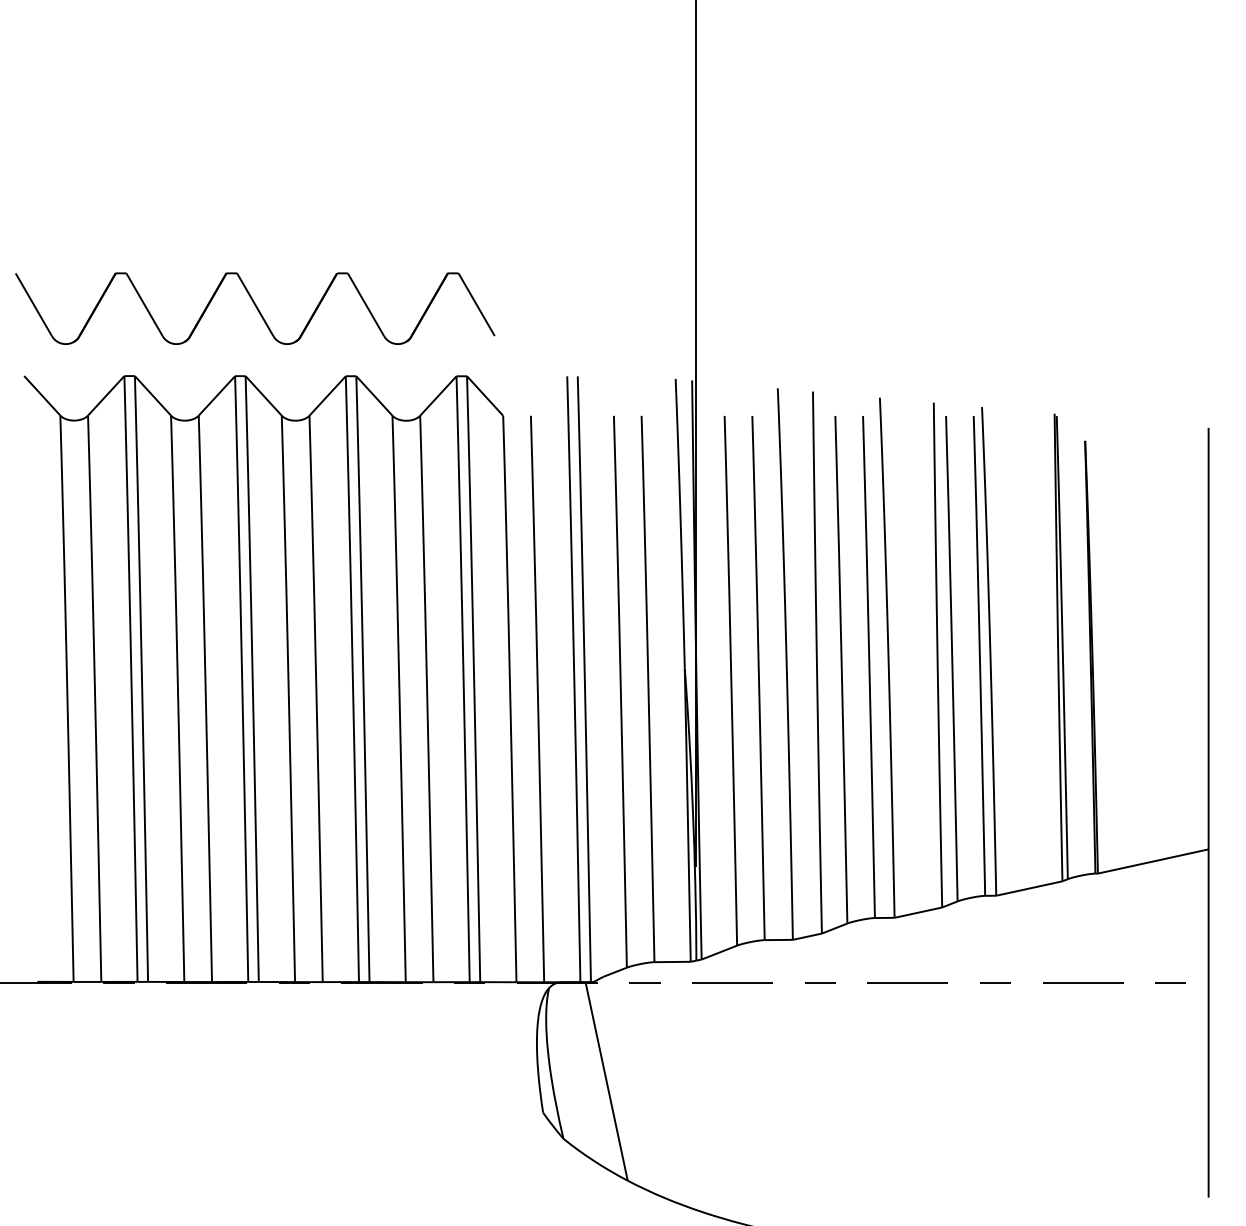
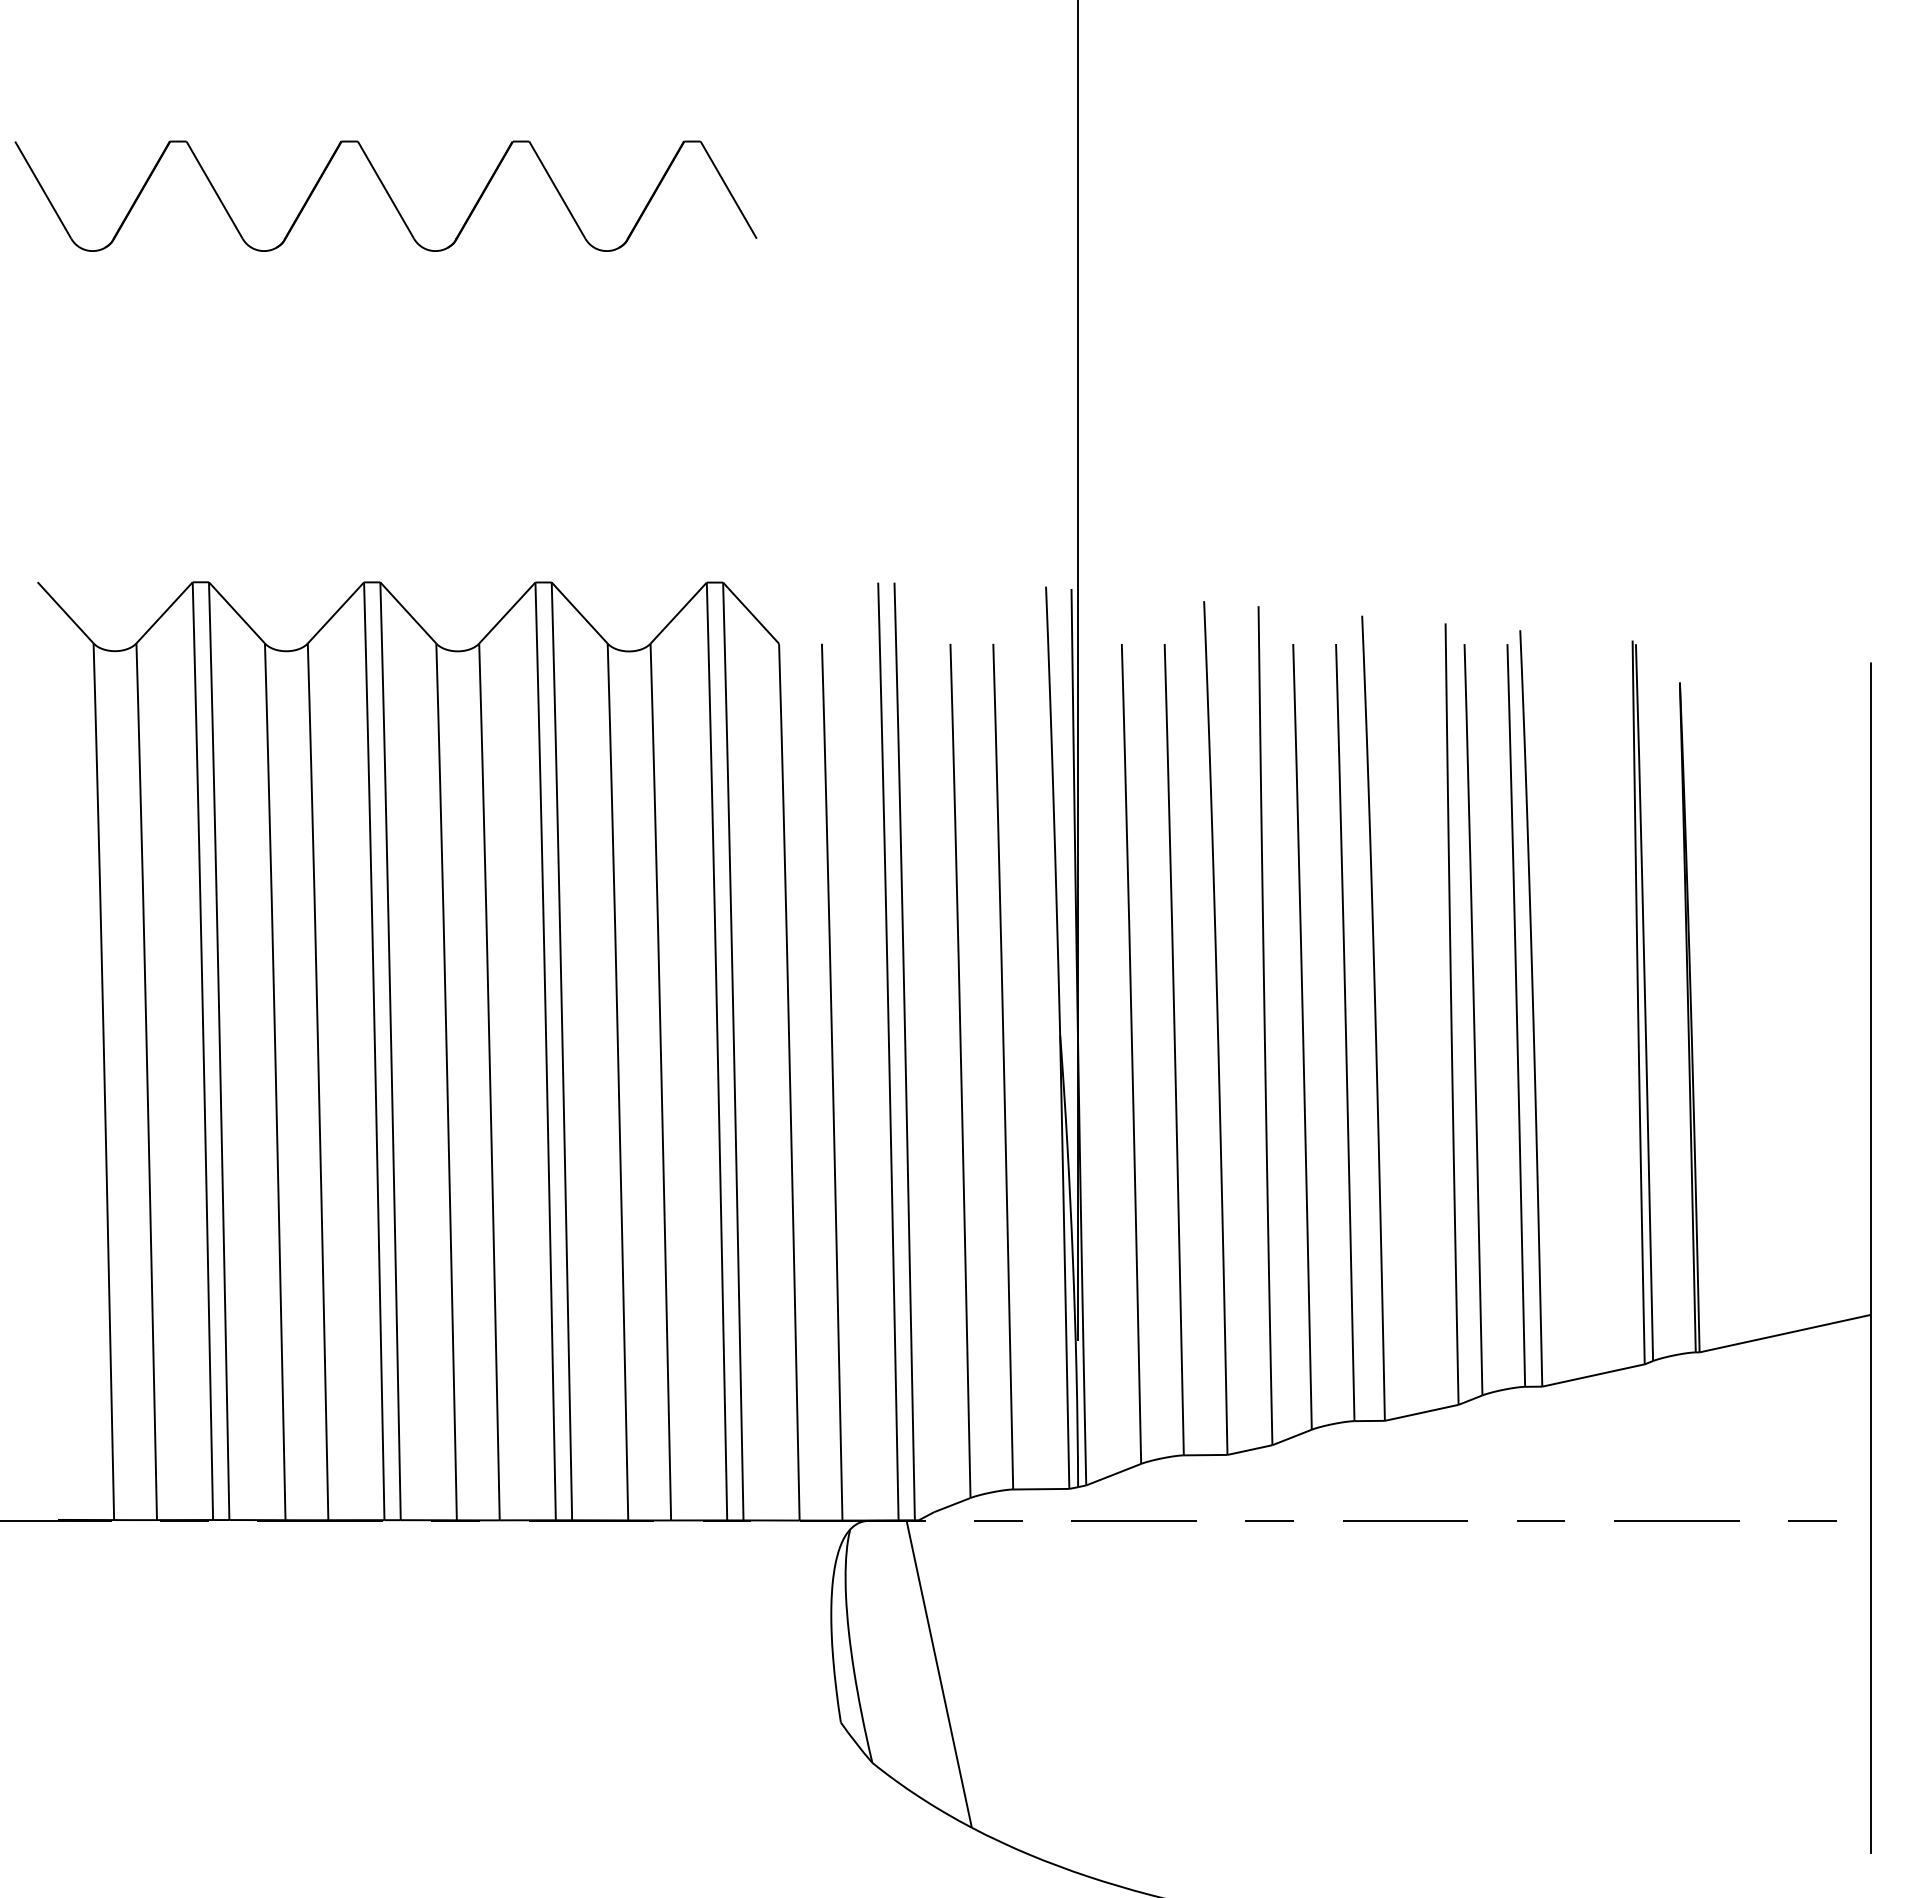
part: (255, 308) -> (386, 195), moved

